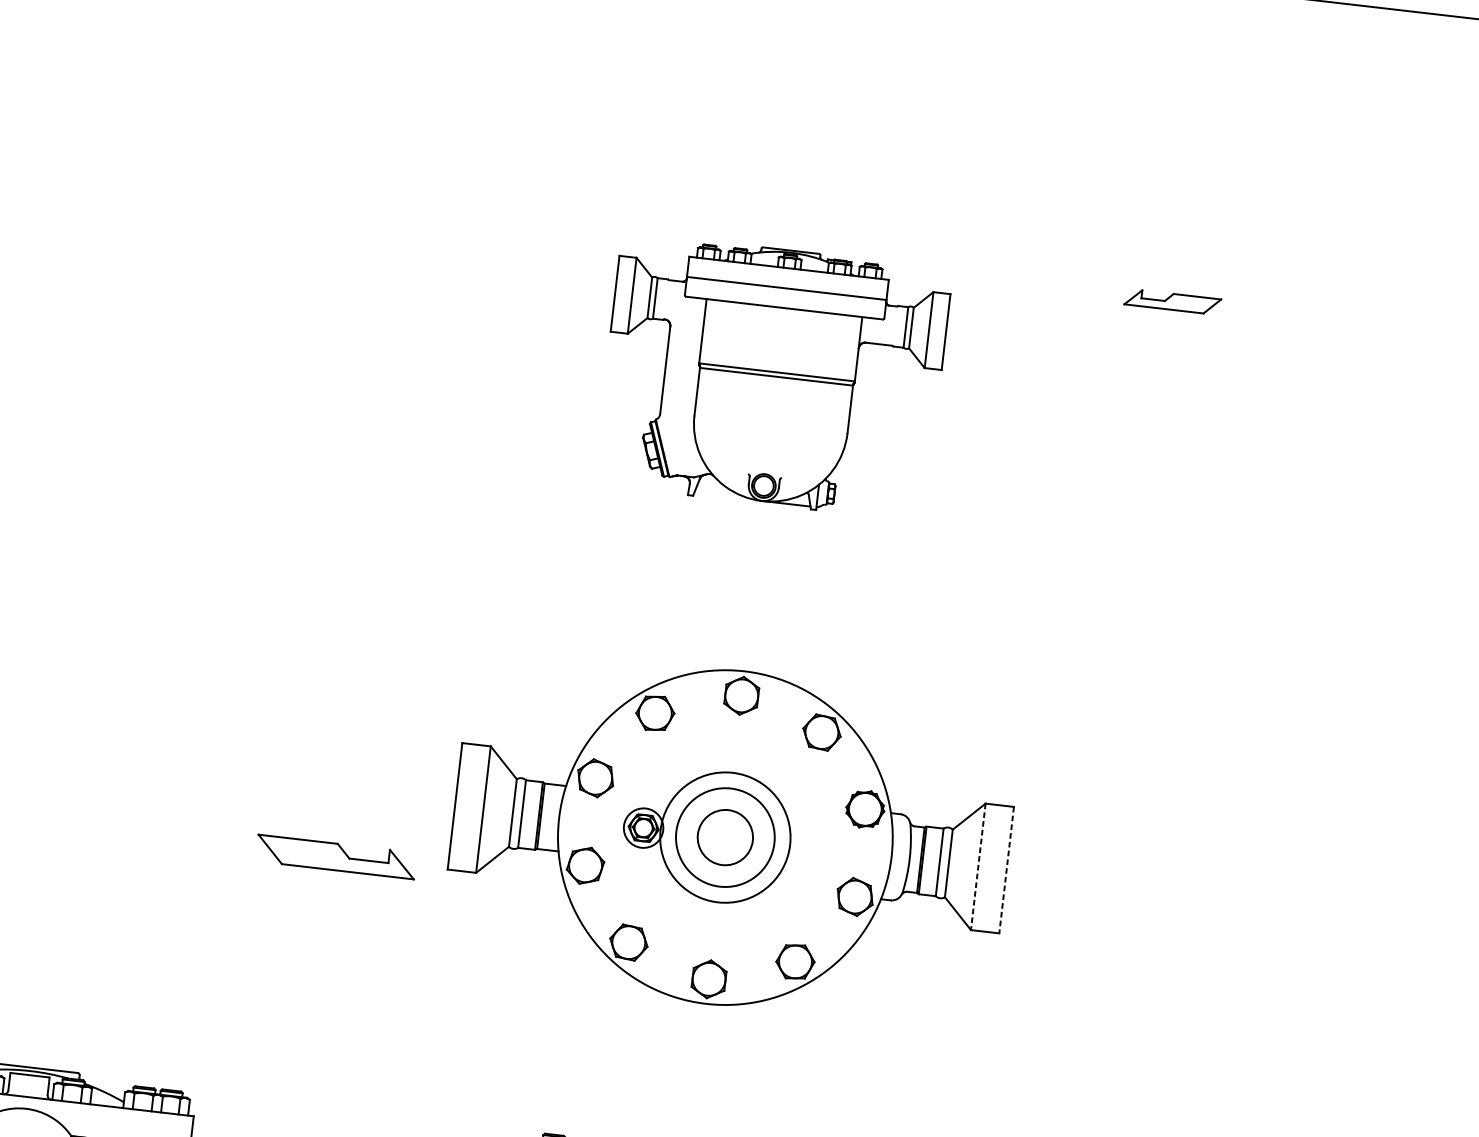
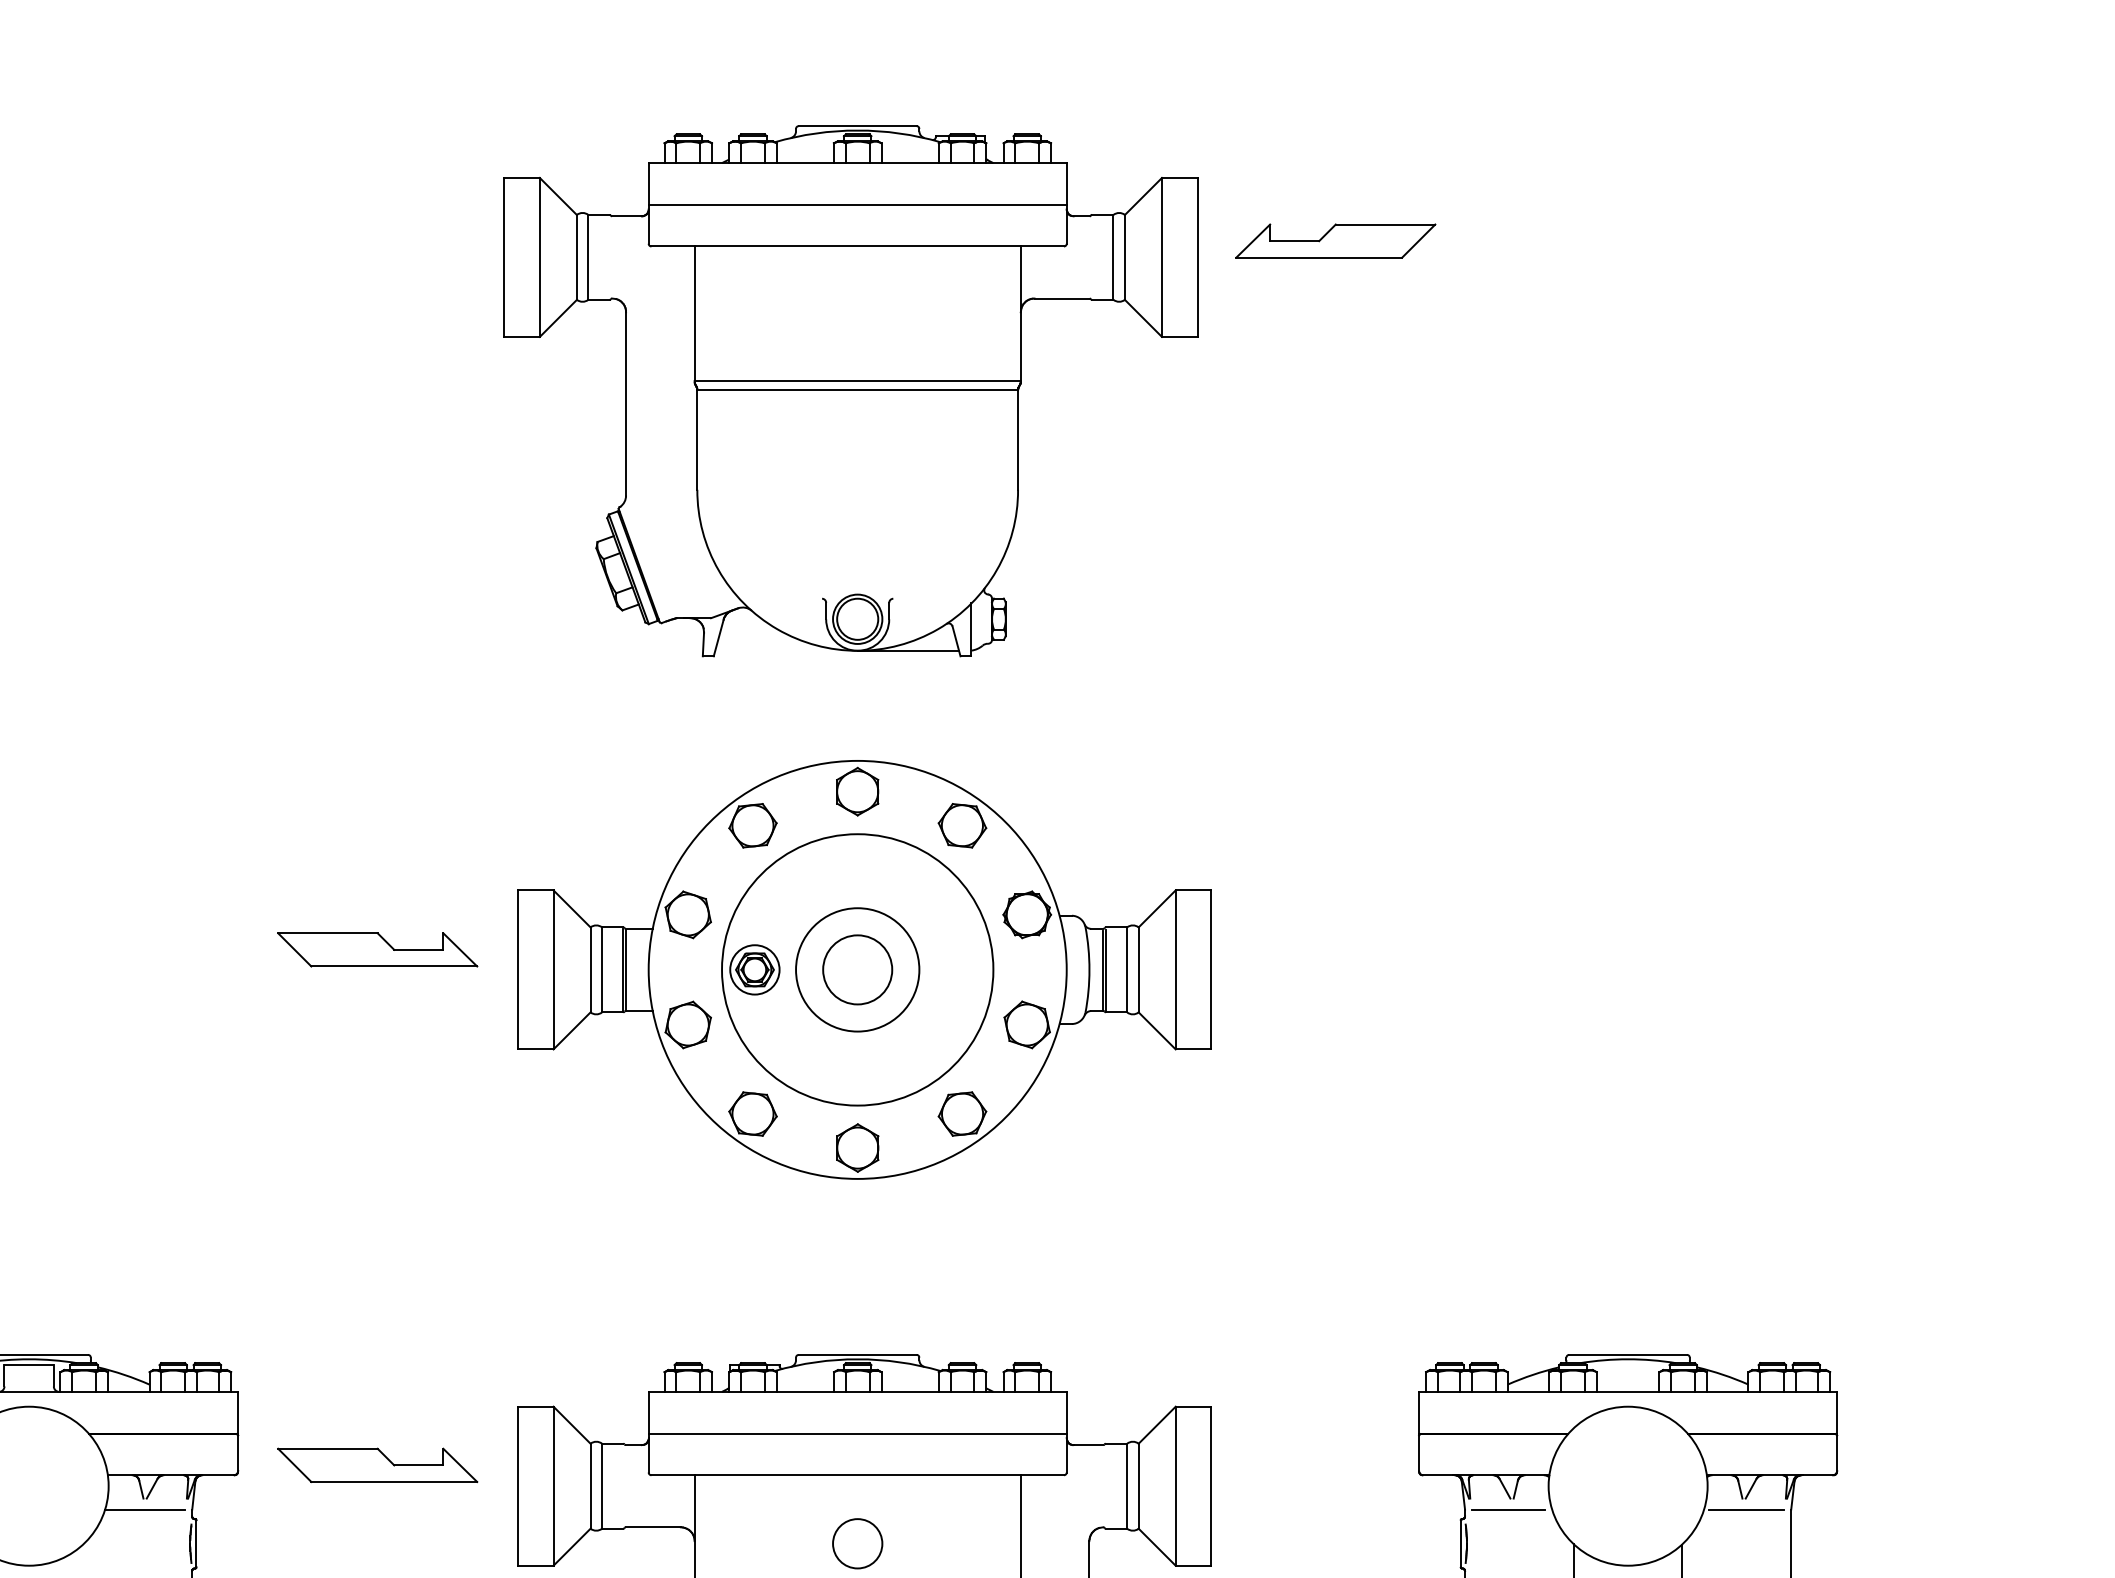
part: (1172, 301) -> (1335, 240), size x1.67
part: (772, 376) -> (850, 391), size x1.67
circle: (725, 837) -> (857, 969), size x1.67
part: (336, 856) -> (377, 949), moved
line: (978, 867) -> (1175, 970), dashed -> solid
line: (1006, 870) -> (1211, 970), dashed -> solid

